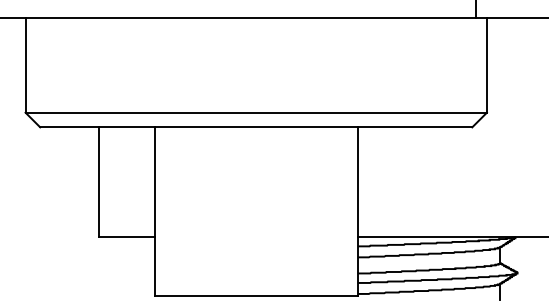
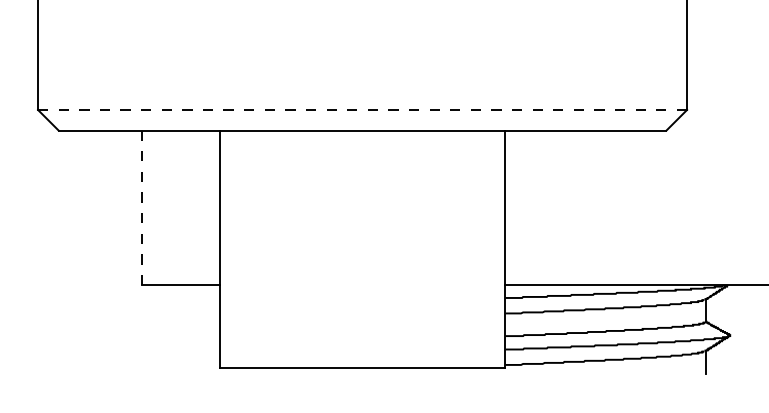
line: (256, 112) -> (362, 109), solid -> dashed
line: (99, 182) -> (142, 208), solid -> dashed

